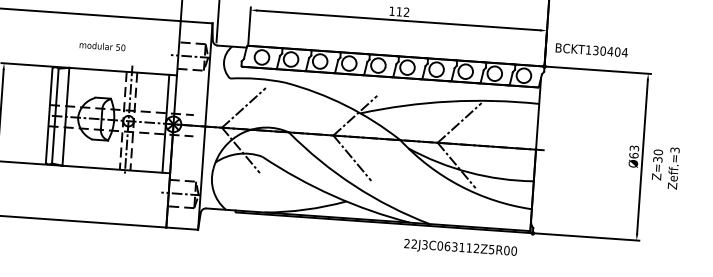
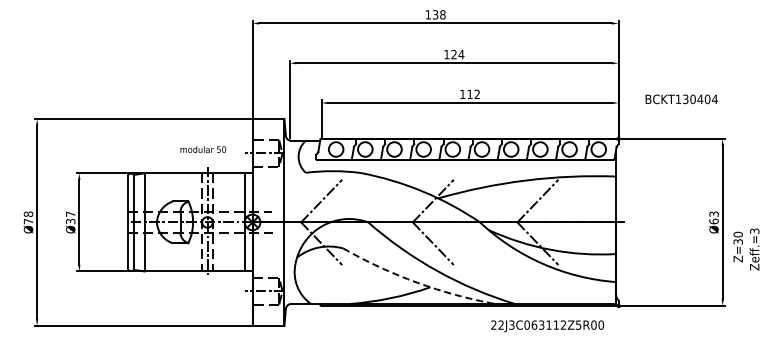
text: (102, 46) -> (203, 149), moved
text: (591, 50) -> (681, 99), moved
text: (665, 167) -> (746, 249), moved
arc: (333, 195) -> (417, 282), solid -> dashed

